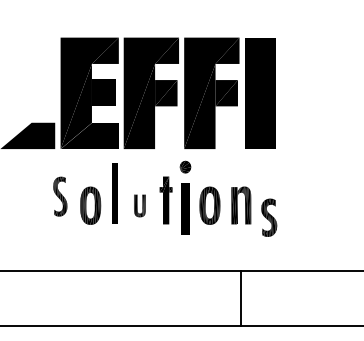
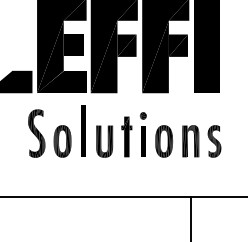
part: (60, 196) -> (36, 133), size x1.43
part: (185, 197) -> (143, 134), size x0.71
part: (139, 205) -> (104, 141), size x1.67
part: (269, 217) -> (214, 141), moved

